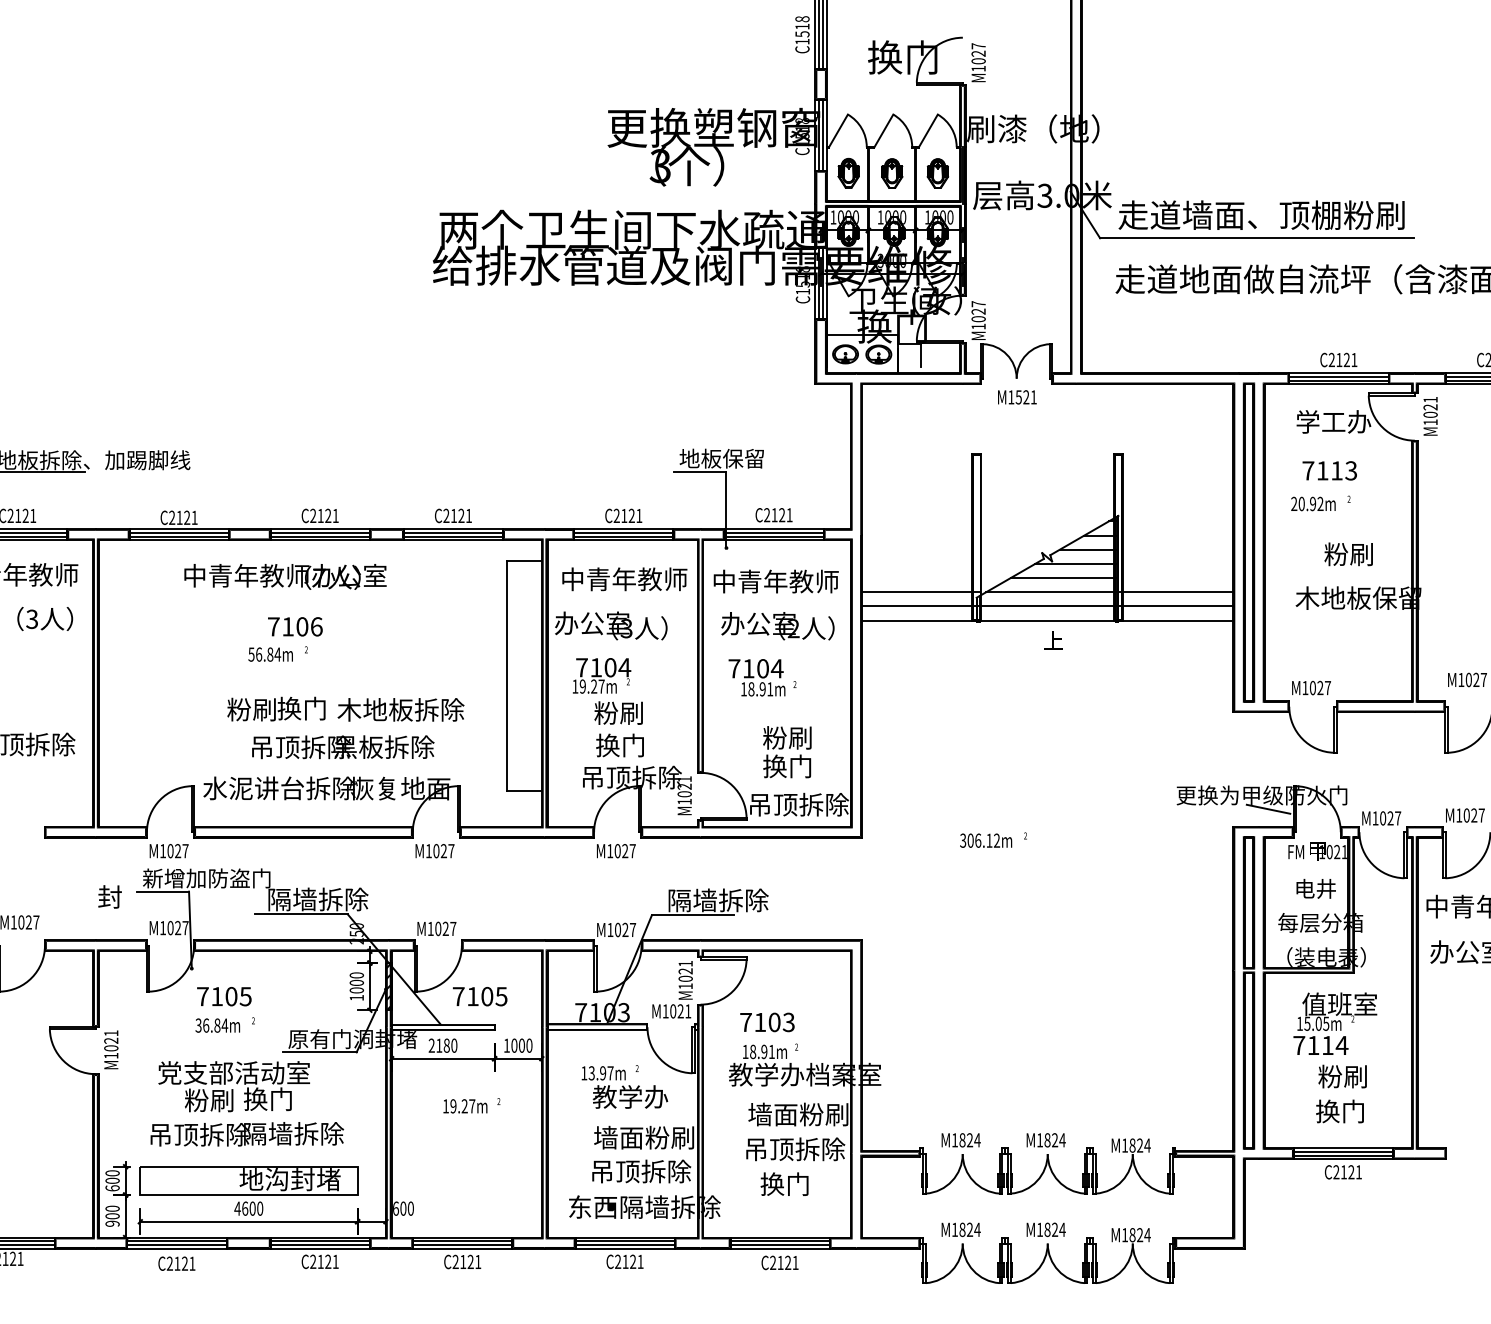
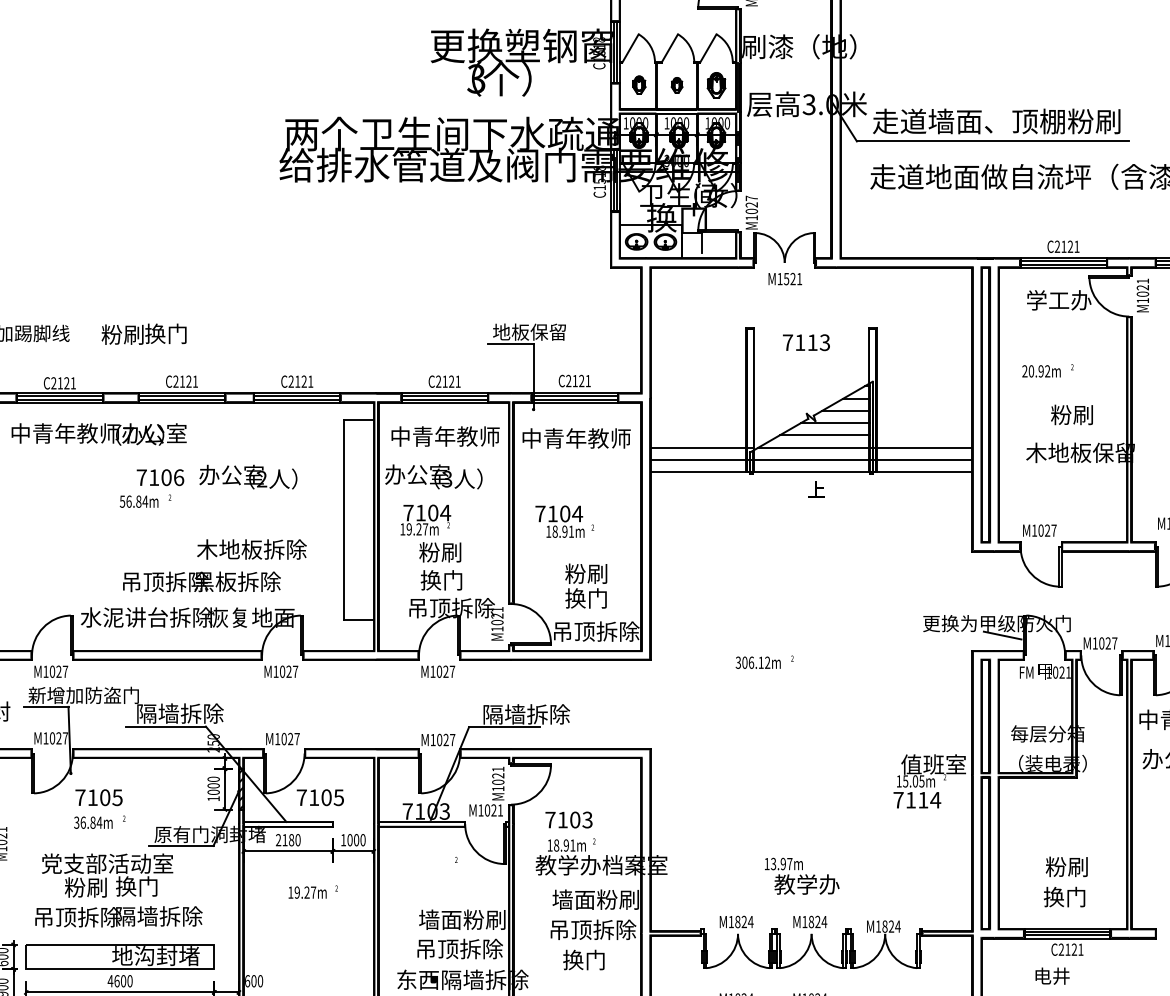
part: (848, 172) -> (639, 84), size x0.7
part: (892, 173) -> (677, 85), size x0.6
text: (1329, 470) -> (806, 342), moved
text: (285, 576) -> (99, 434), moved
text: (777, 626) -> (248, 477), moved
text: (276, 708) -> (144, 333), moved
text: (1315, 888) -> (1051, 975), moved
text: (1335, 1023) -> (929, 781), moved
text: (624, 1087) -> (801, 876), moved

